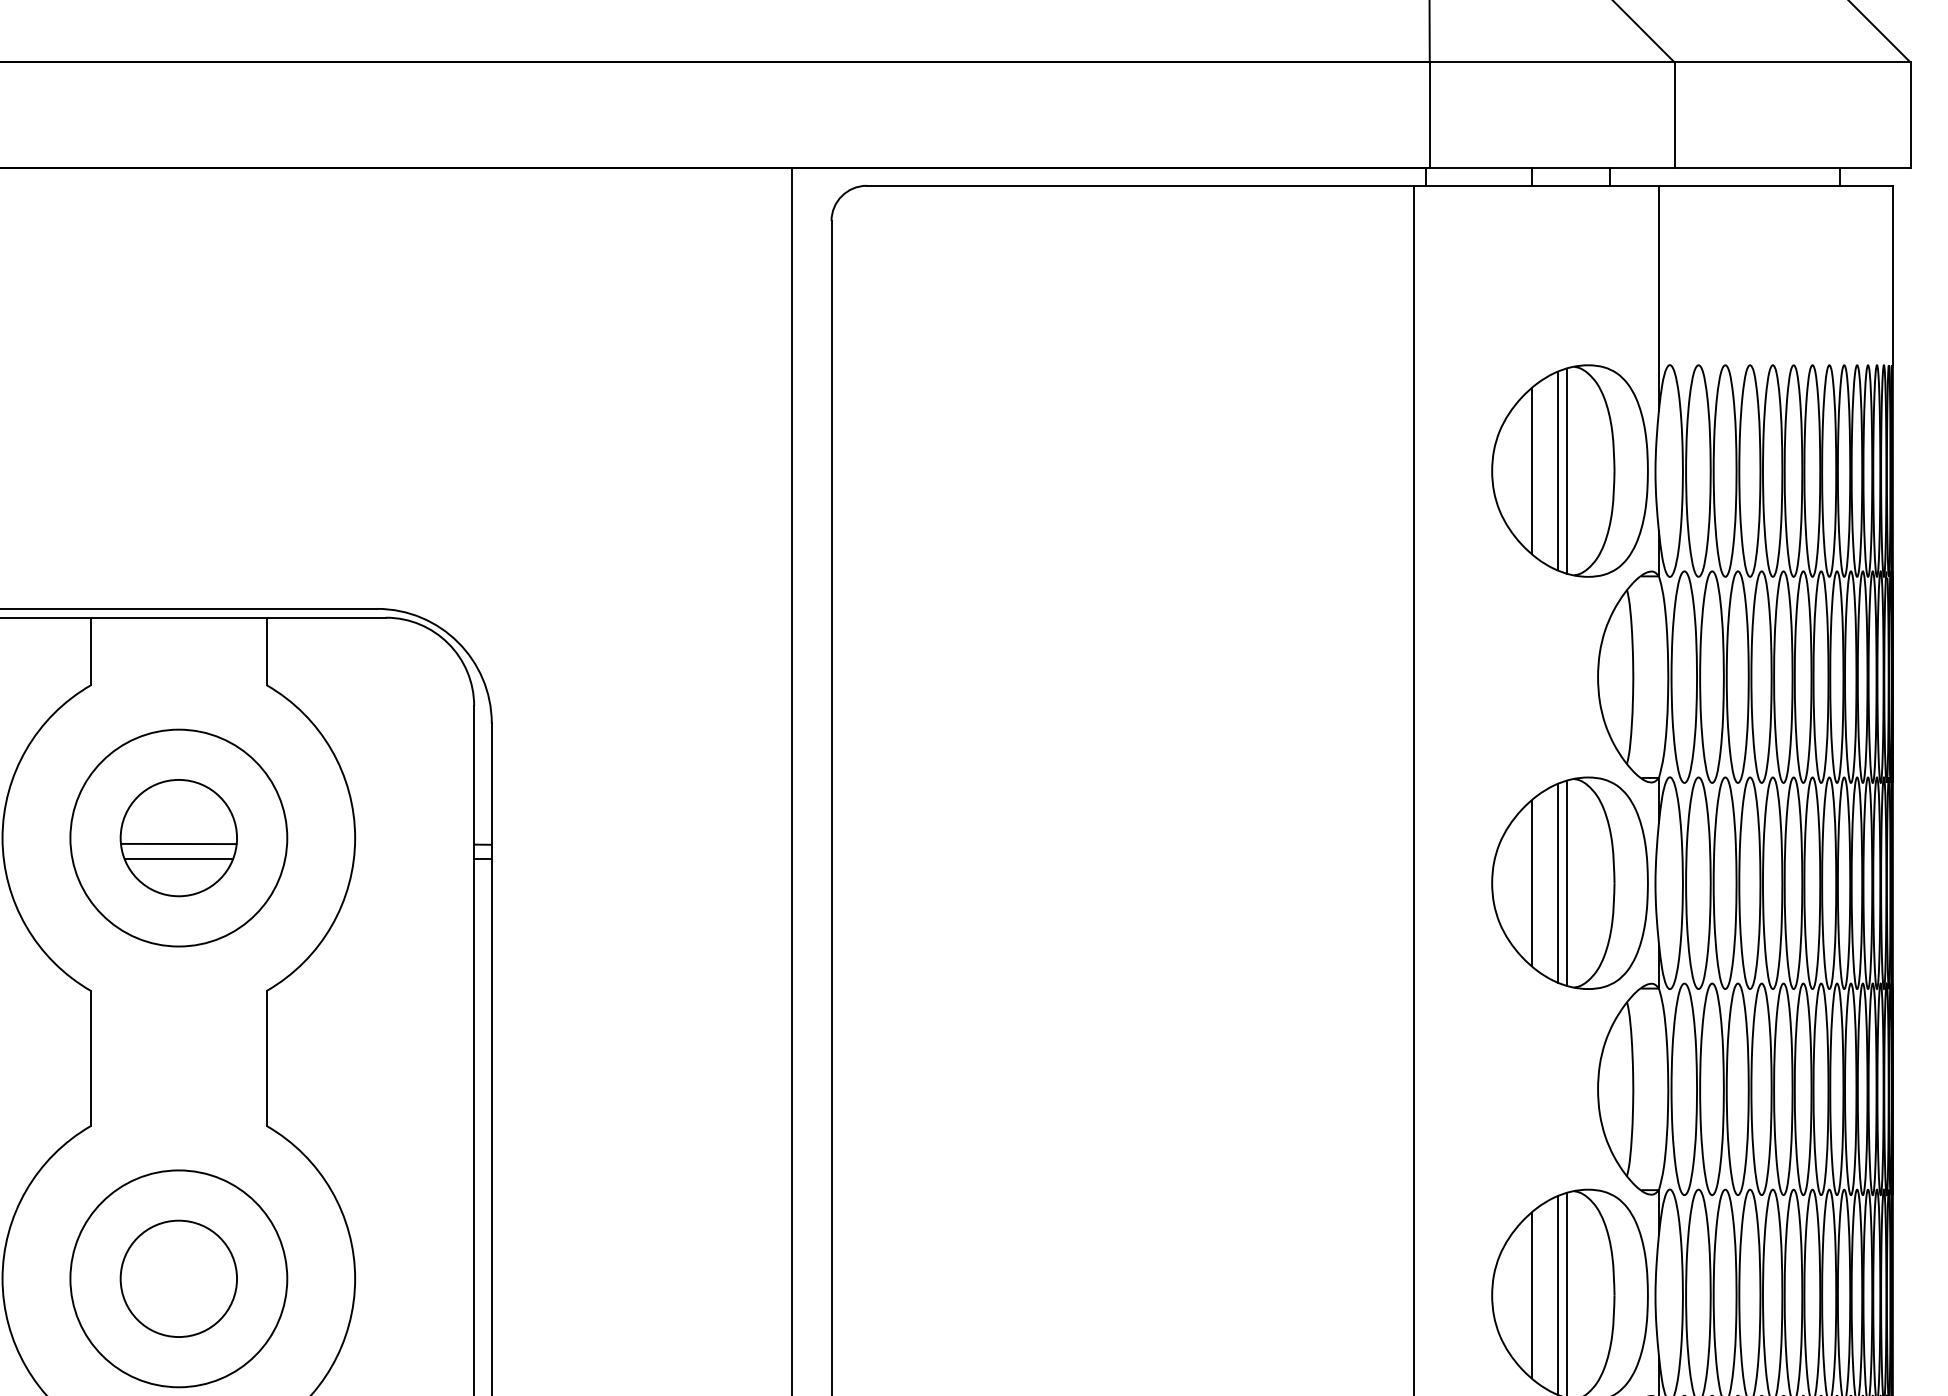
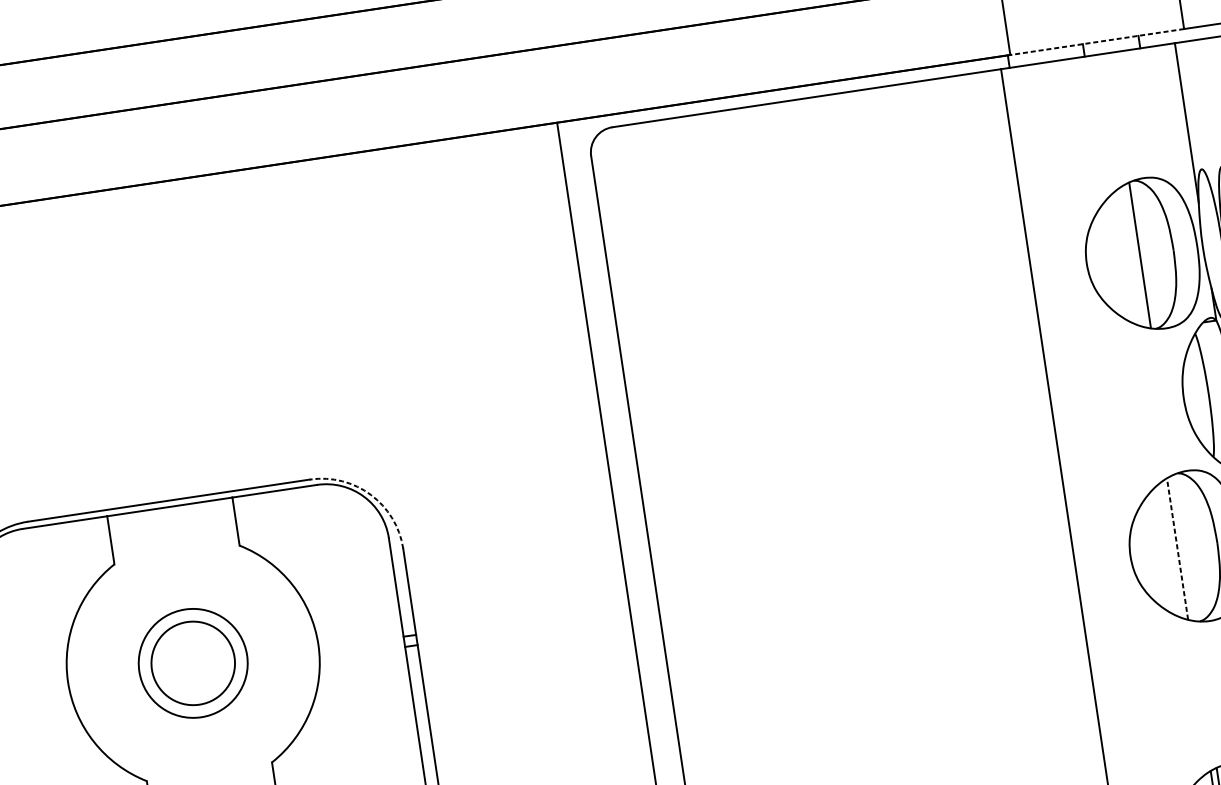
line: (1551, 168) -> (1096, 42), solid -> dashed
line: (1532, 470) -> (1115, 258), removed
line: (1558, 470) -> (1133, 256), removed
arc: (458, 642) -> (371, 494), solid -> dashed
circle: (178, 837) -> (192, 663), size x0.7
line: (178, 843) -> (193, 667), removed
line: (178, 859) -> (195, 678), removed
line: (1558, 882) -> (1177, 548), solid -> dashed
line: (1567, 882) -> (1183, 547), removed
line: (1532, 883) -> (1159, 551), removed

